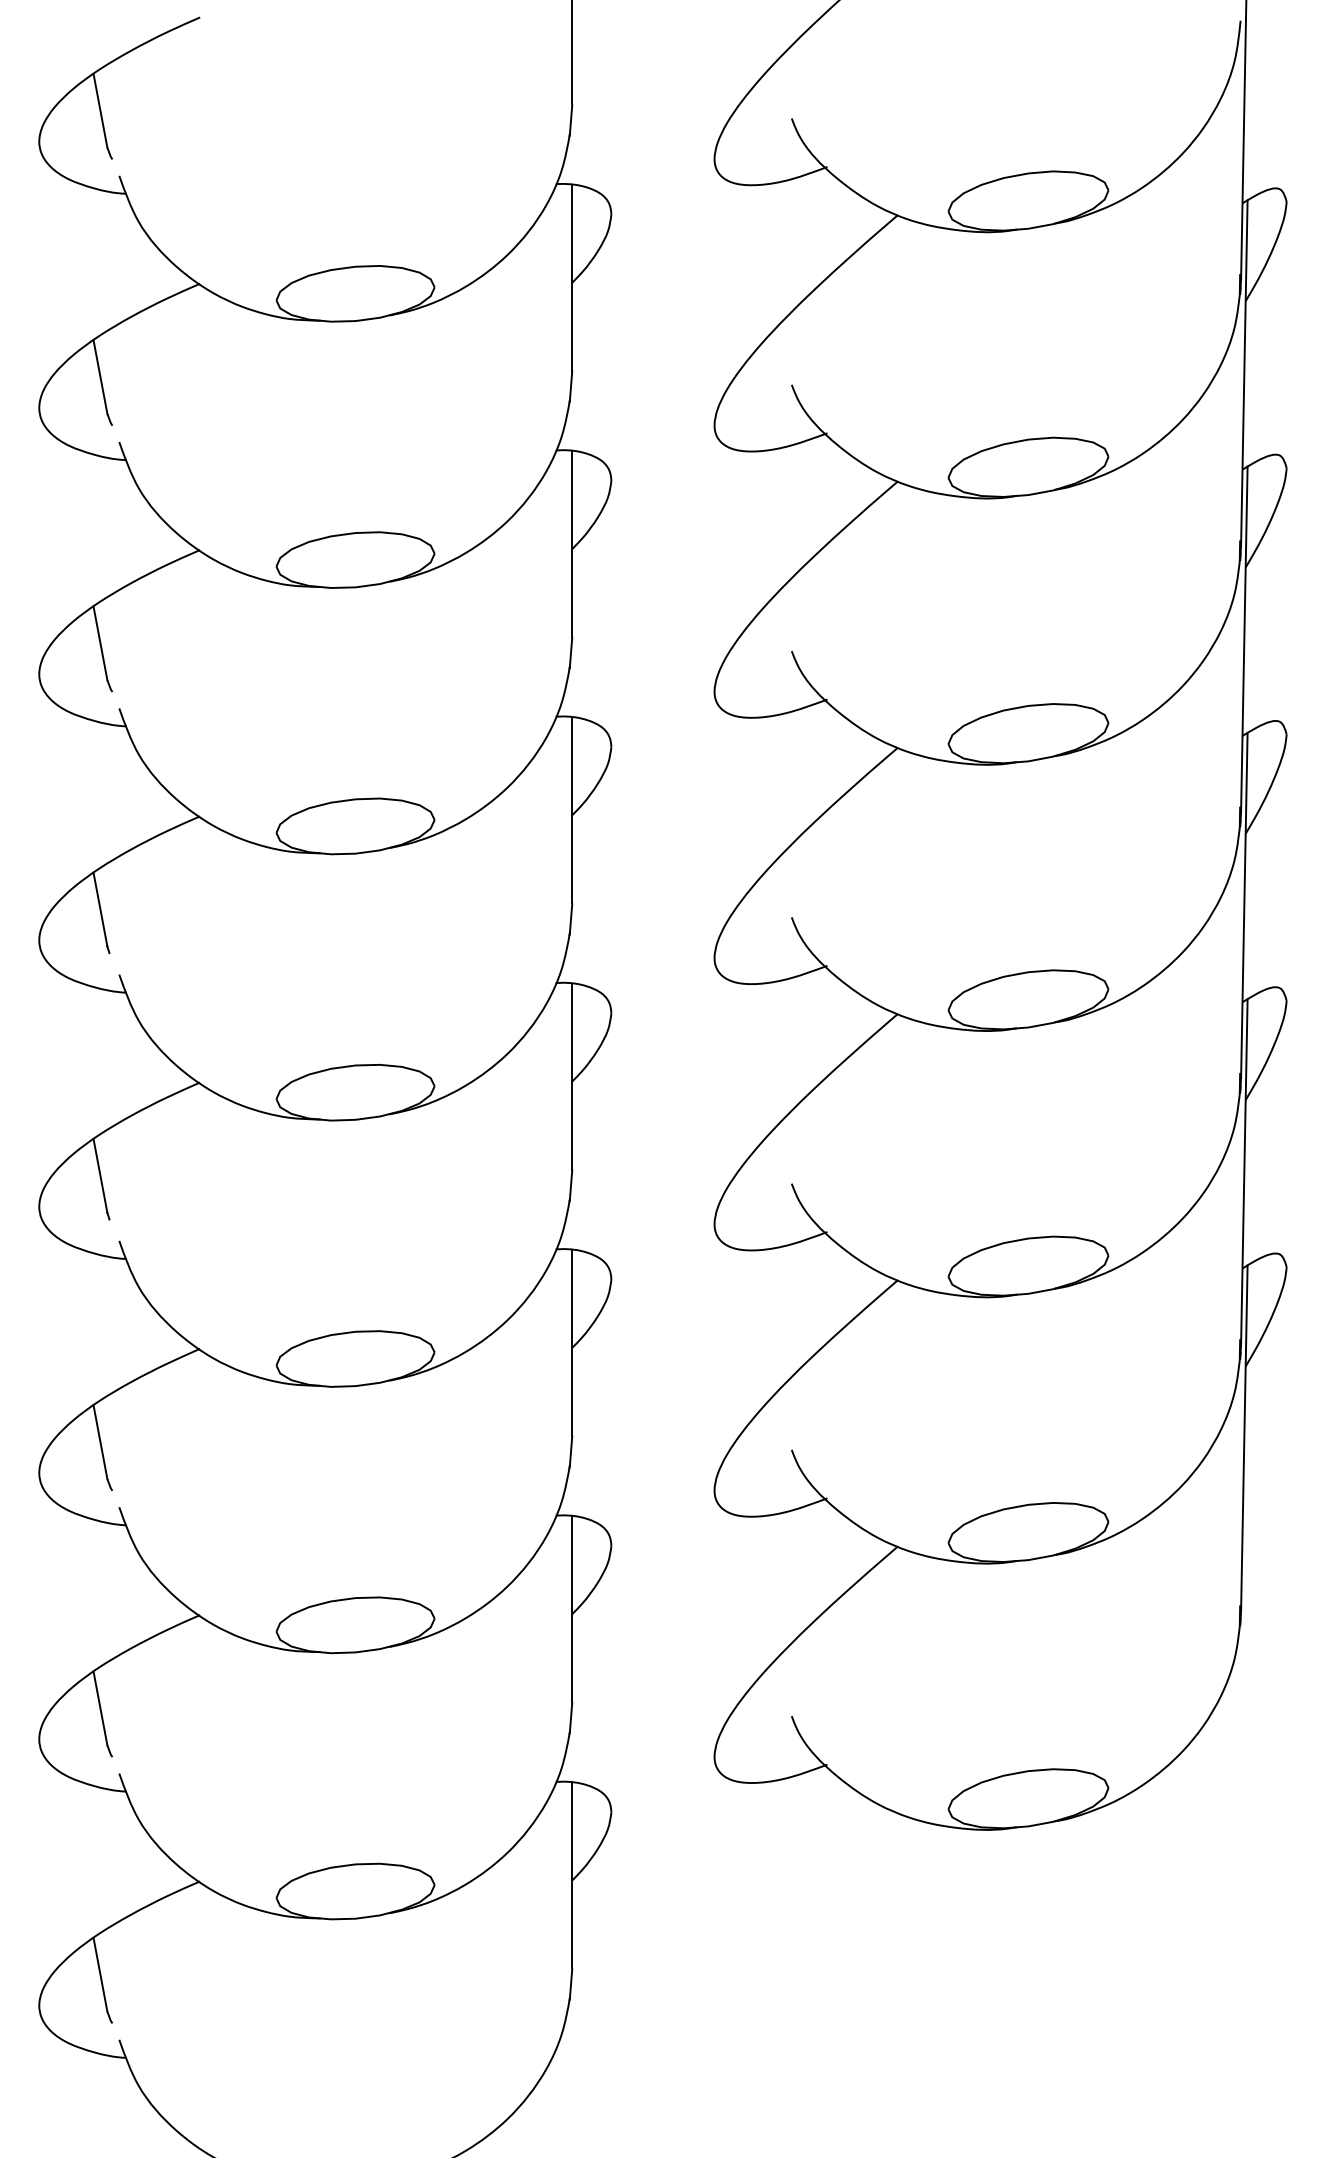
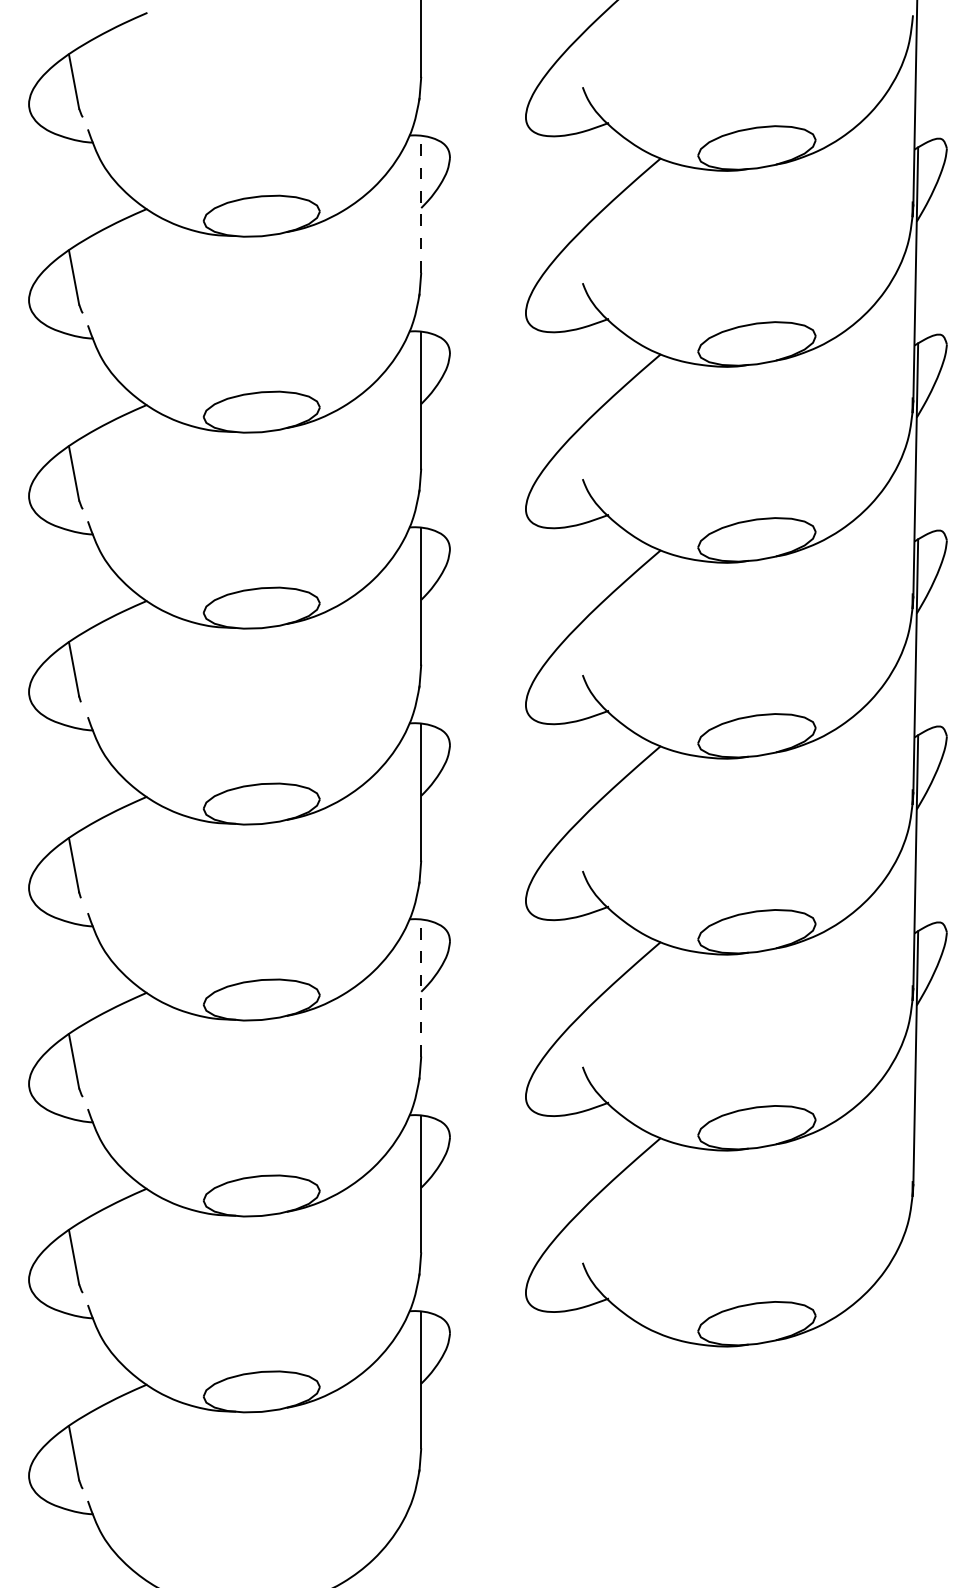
line: (572, 277) -> (421, 204), solid -> dashed
line: (572, 1341) -> (421, 987), solid -> dashed

